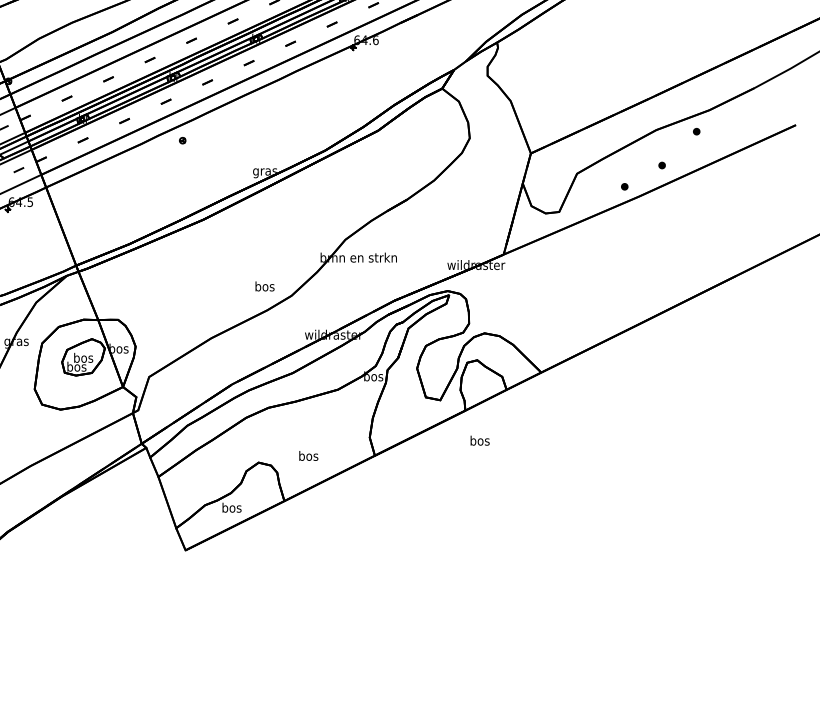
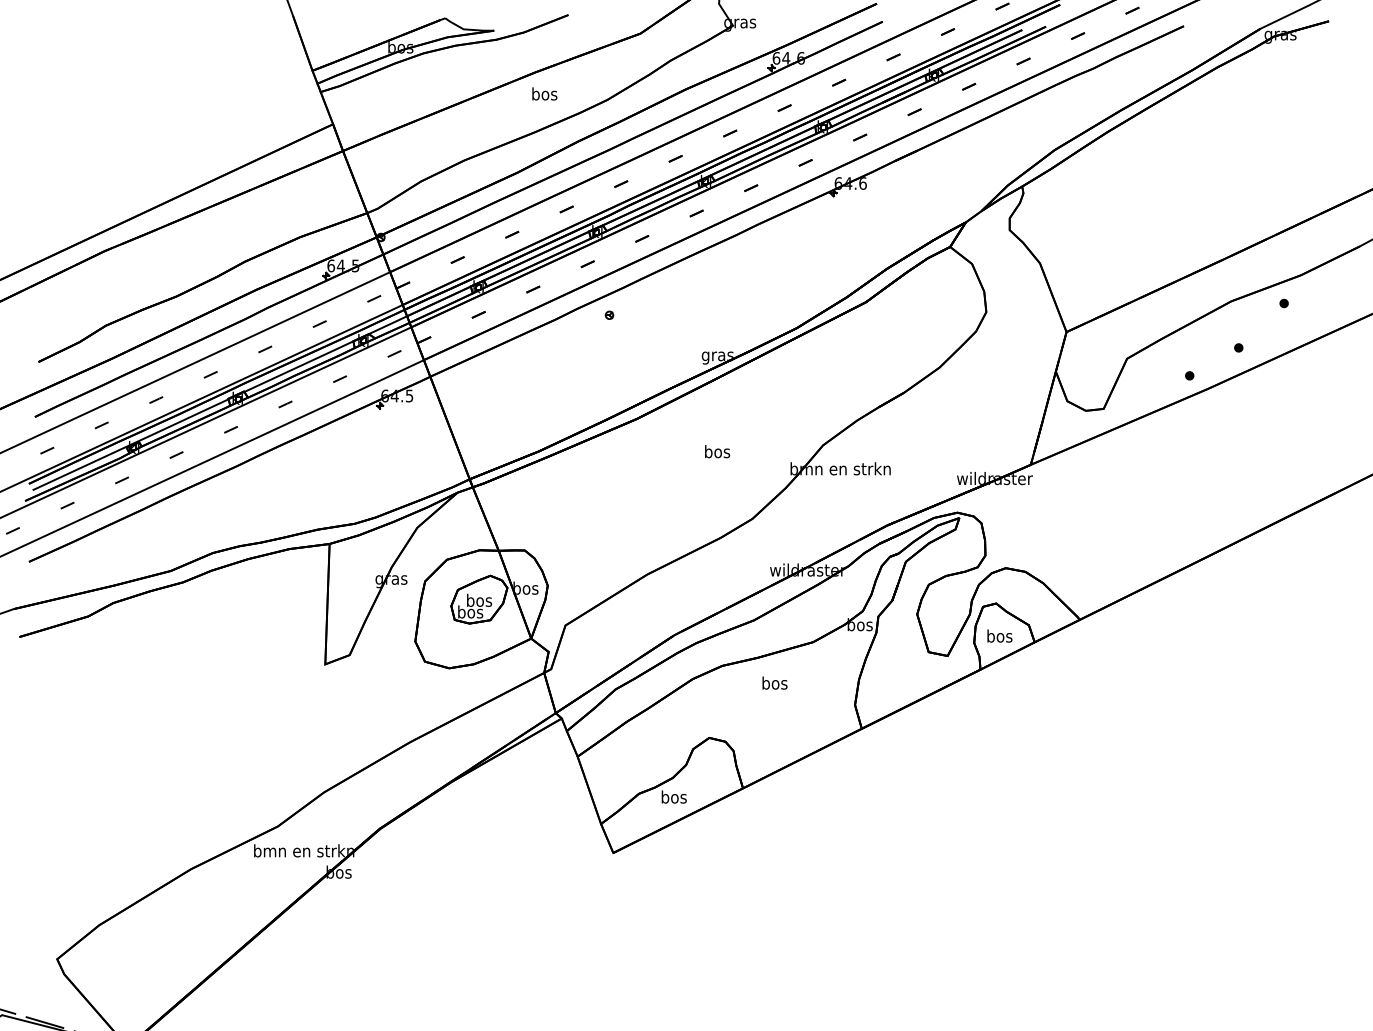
text: (264, 286) -> (717, 451), moved
text: (479, 440) -> (999, 635), moved
text: (308, 455) -> (774, 682), moved

